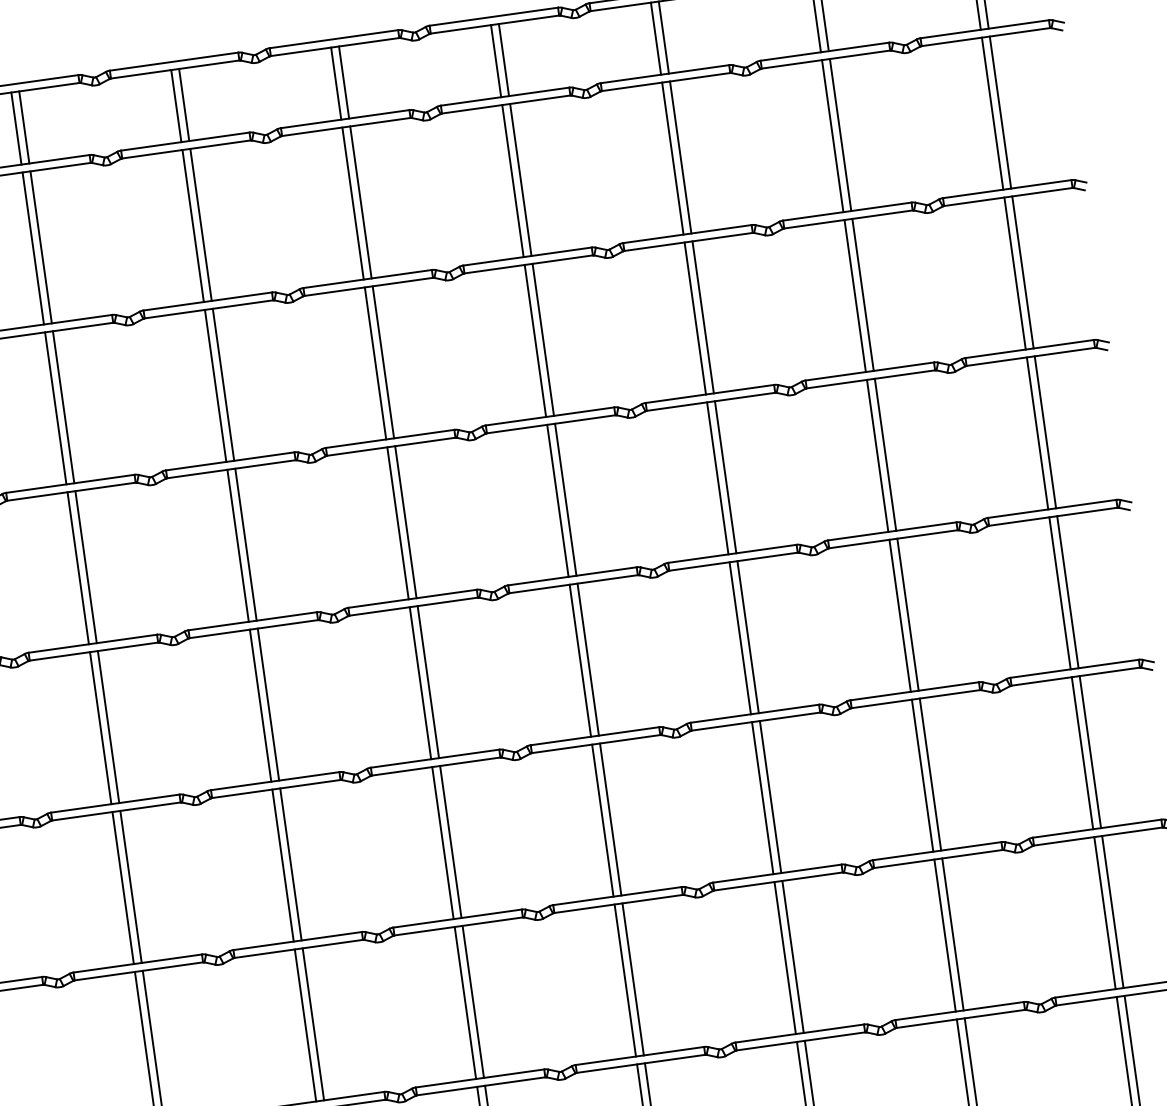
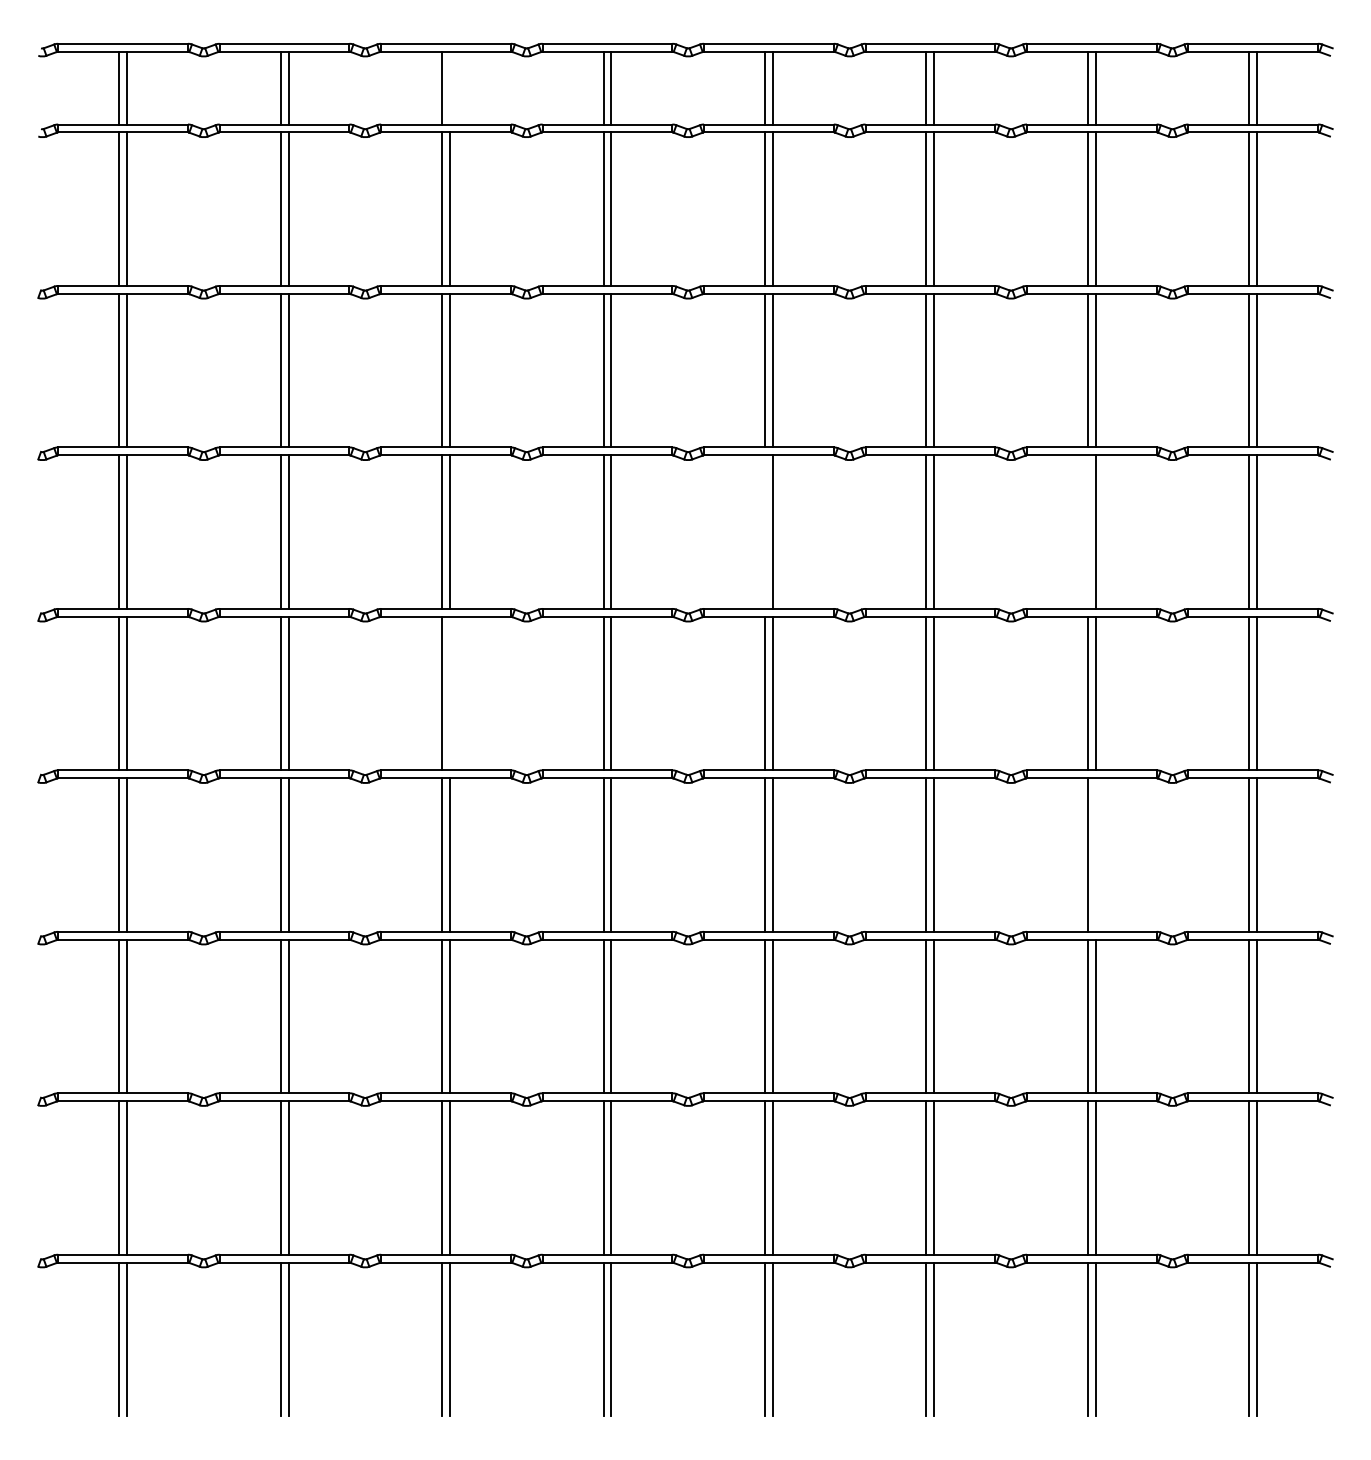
line: (184, 104) -> (450, 87), removed
line: (877, 455) -> (1087, 531), removed
line: (557, 500) -> (764, 531), removed
line: (268, 704) -> (450, 693), removed
line: (930, 774) -> (1095, 854), removed

